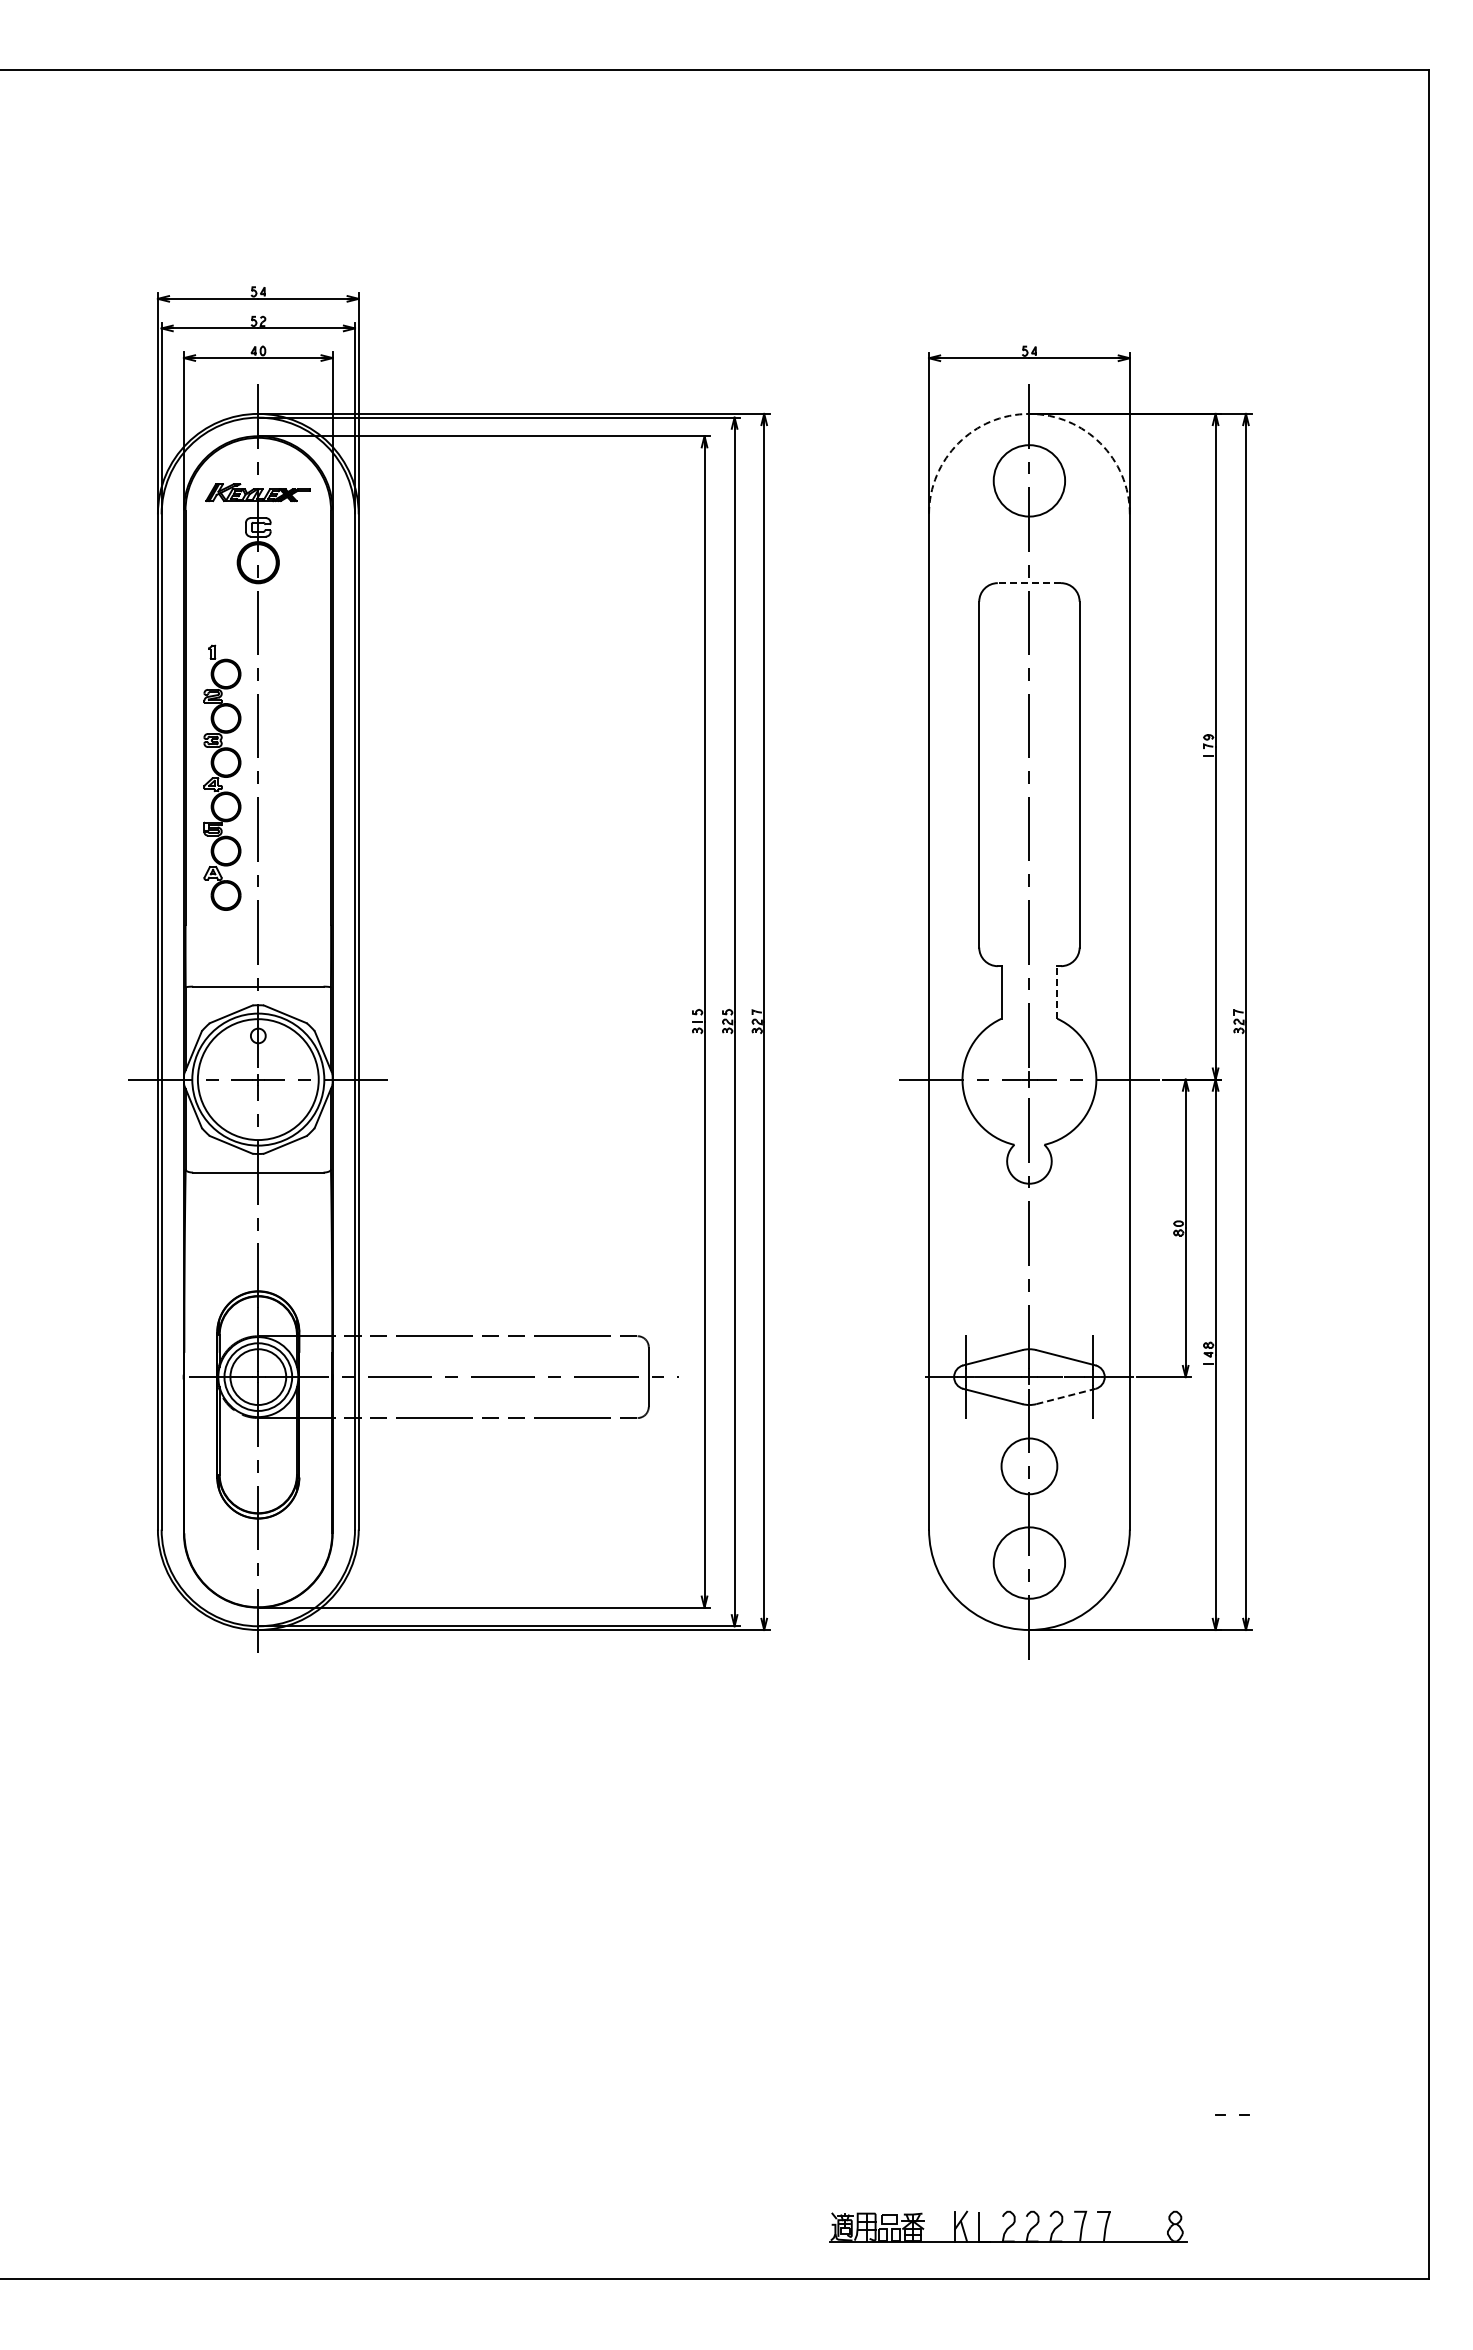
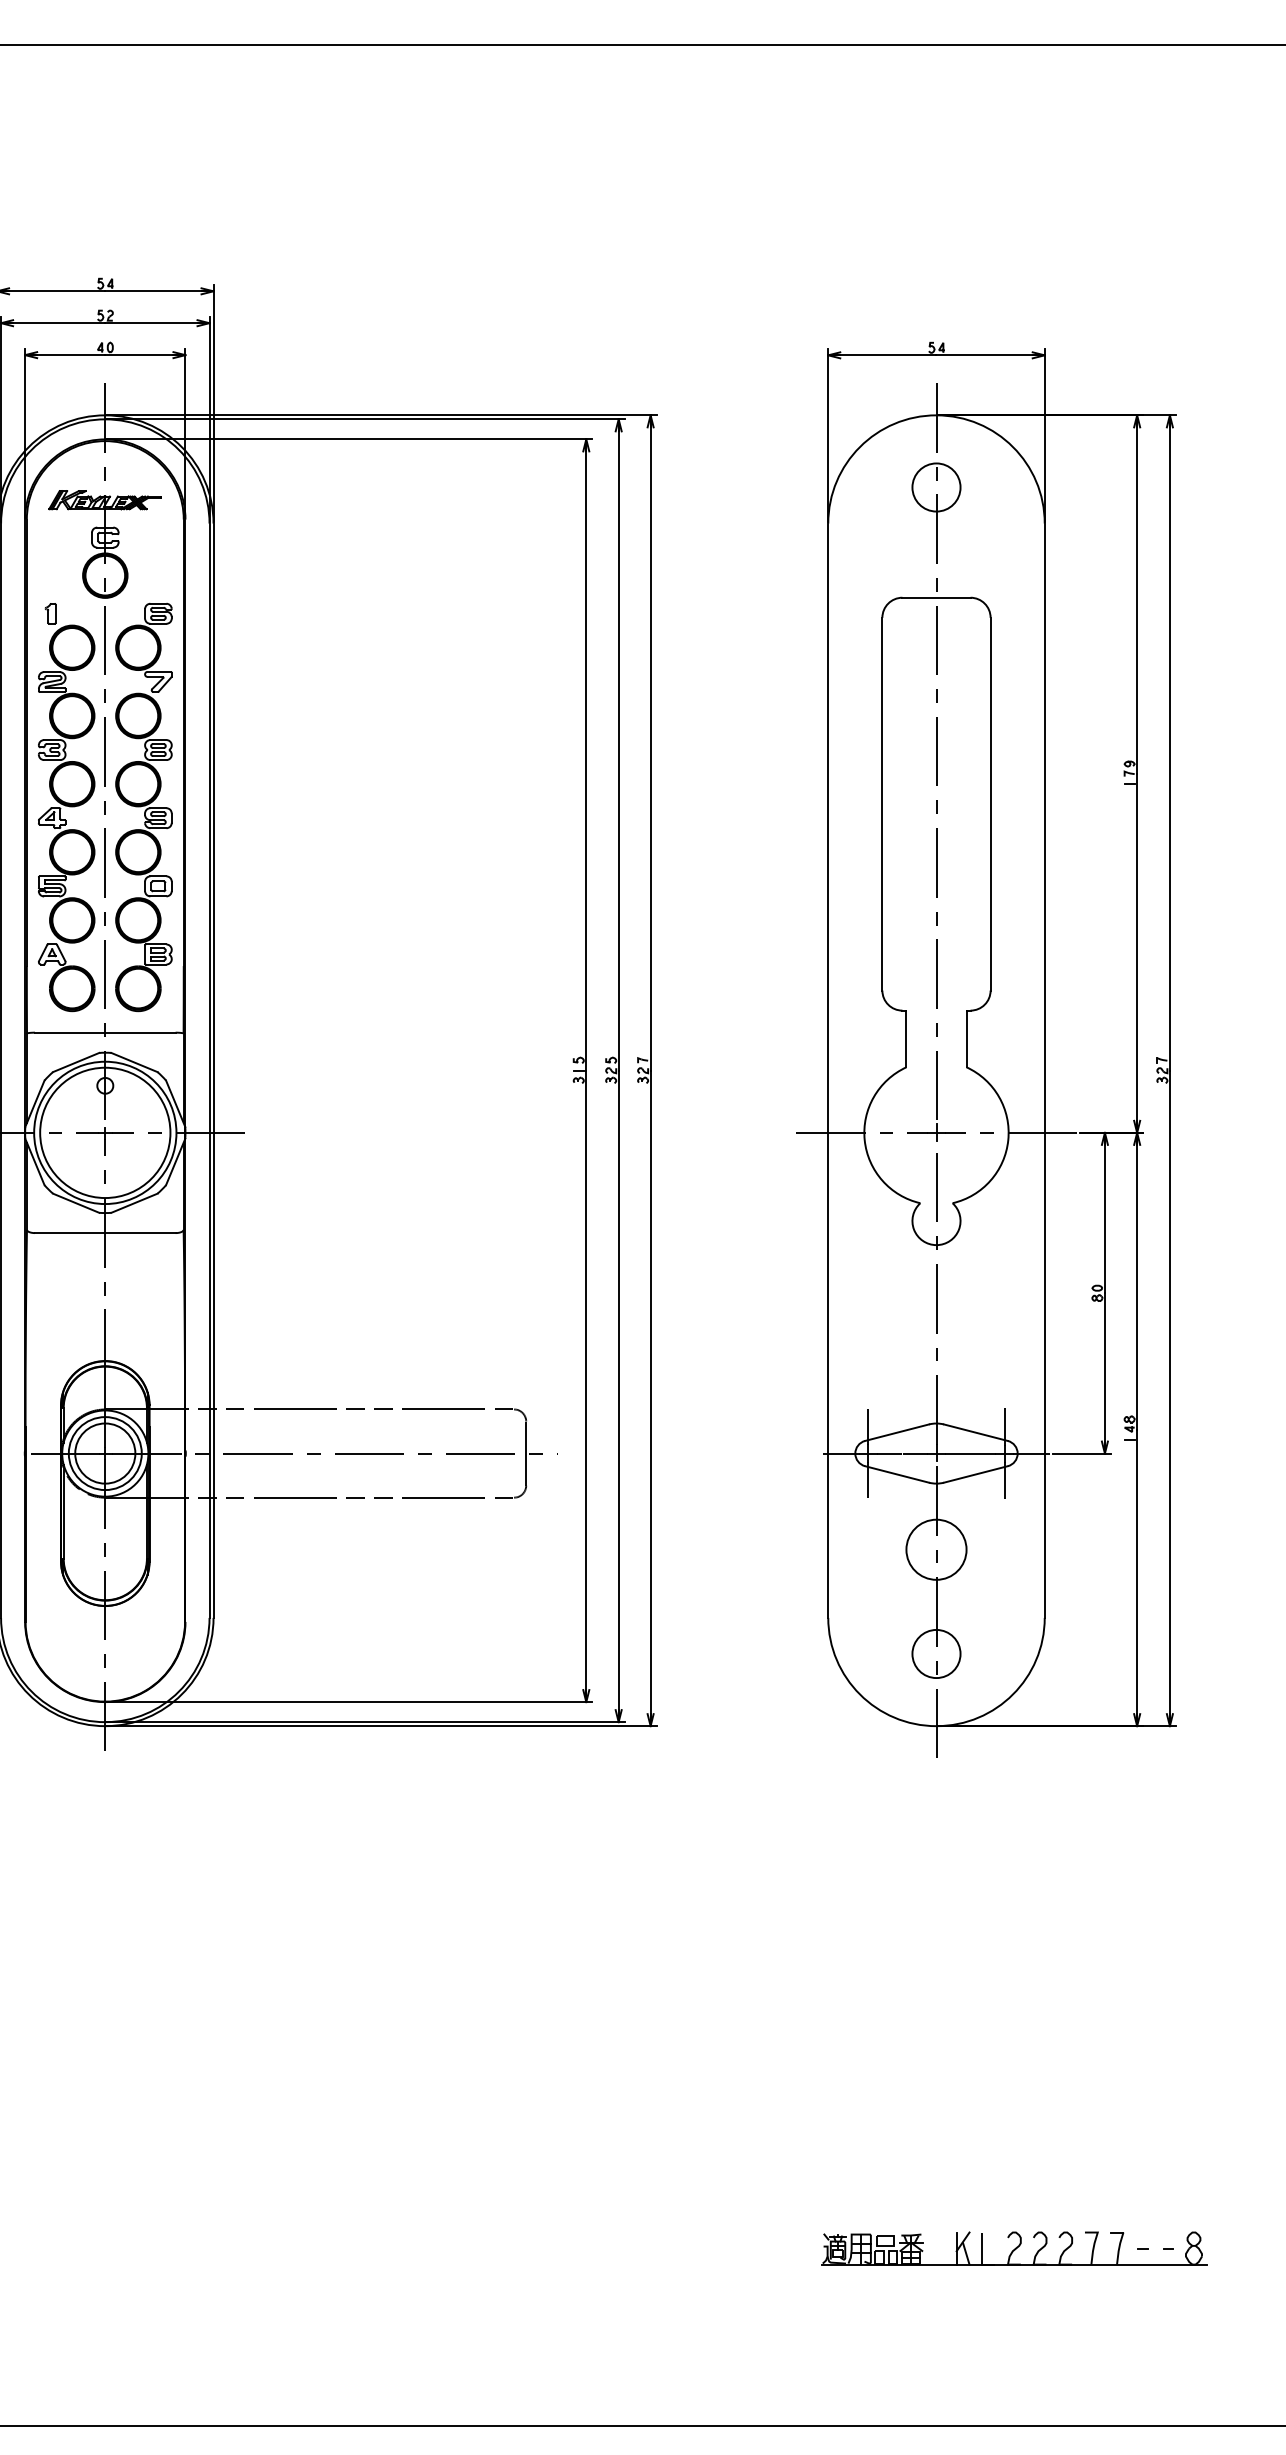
arc: (1029, 413) -> (936, 414), dashed -> solid
circle: (1029, 480) -> (936, 487), size x0.62
line: (1029, 583) -> (936, 598), dashed -> solid
part: (222, 777) -> (66, 807), size x1.43
part: (293, 777) -> (143, 807), added
line: (1057, 991) -> (966, 1037), dashed -> solid
line: (1066, 1396) -> (976, 1474), dashed -> solid
circle: (1029, 1562) -> (936, 1653), size x0.62
part: (1008, 2226) -> (1014, 2248), moved

